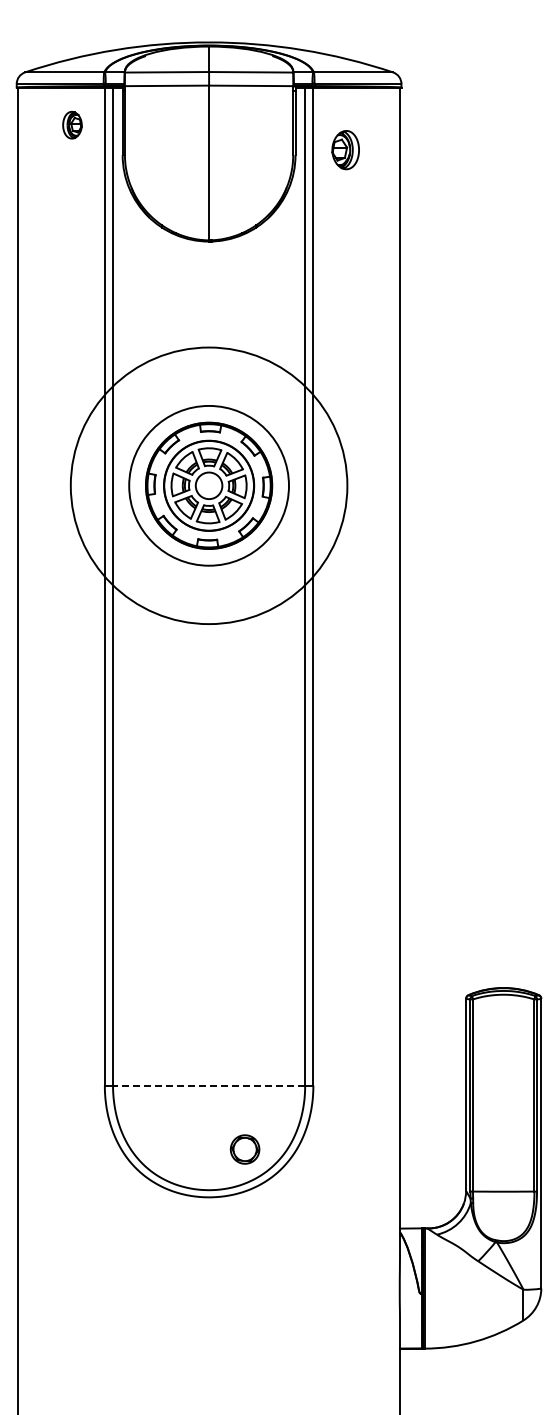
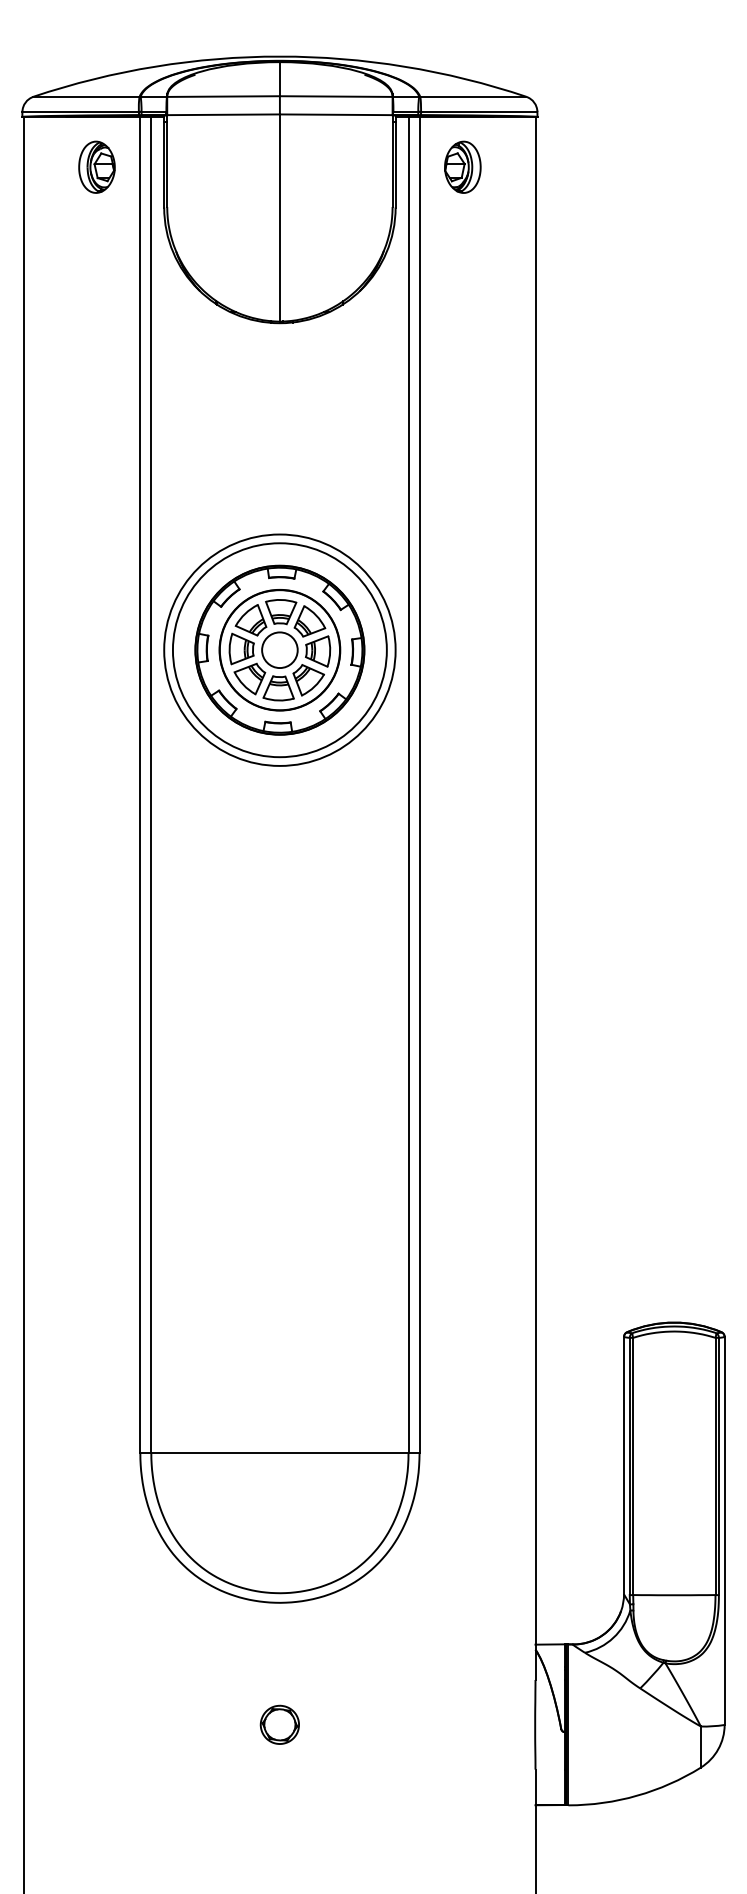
part: (72, 125) -> (97, 167), size x1.43
part: (345, 150) -> (462, 167), moved
circle: (208, 485) -> (279, 649), size x0.62
line: (208, 1085) -> (279, 1453), dashed -> solid
part: (244, 1149) -> (279, 1724), moved

